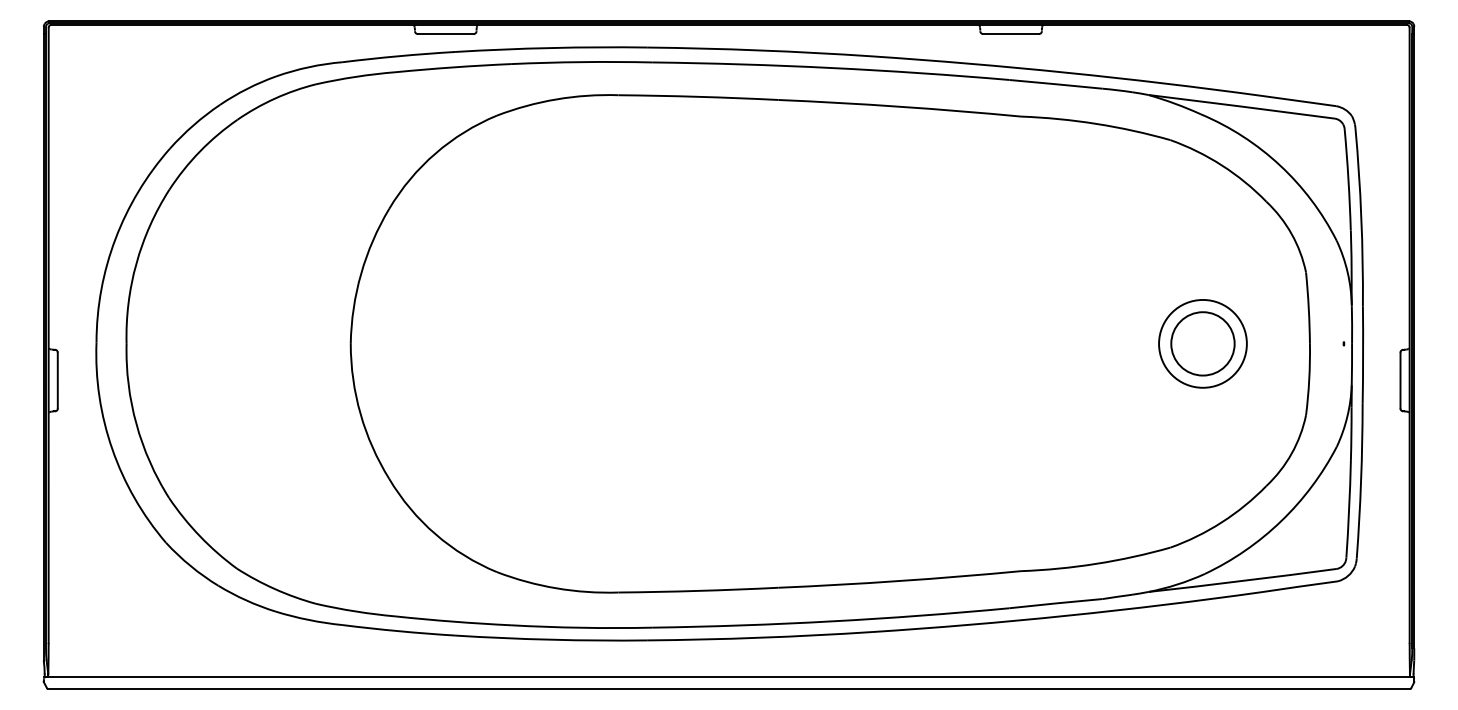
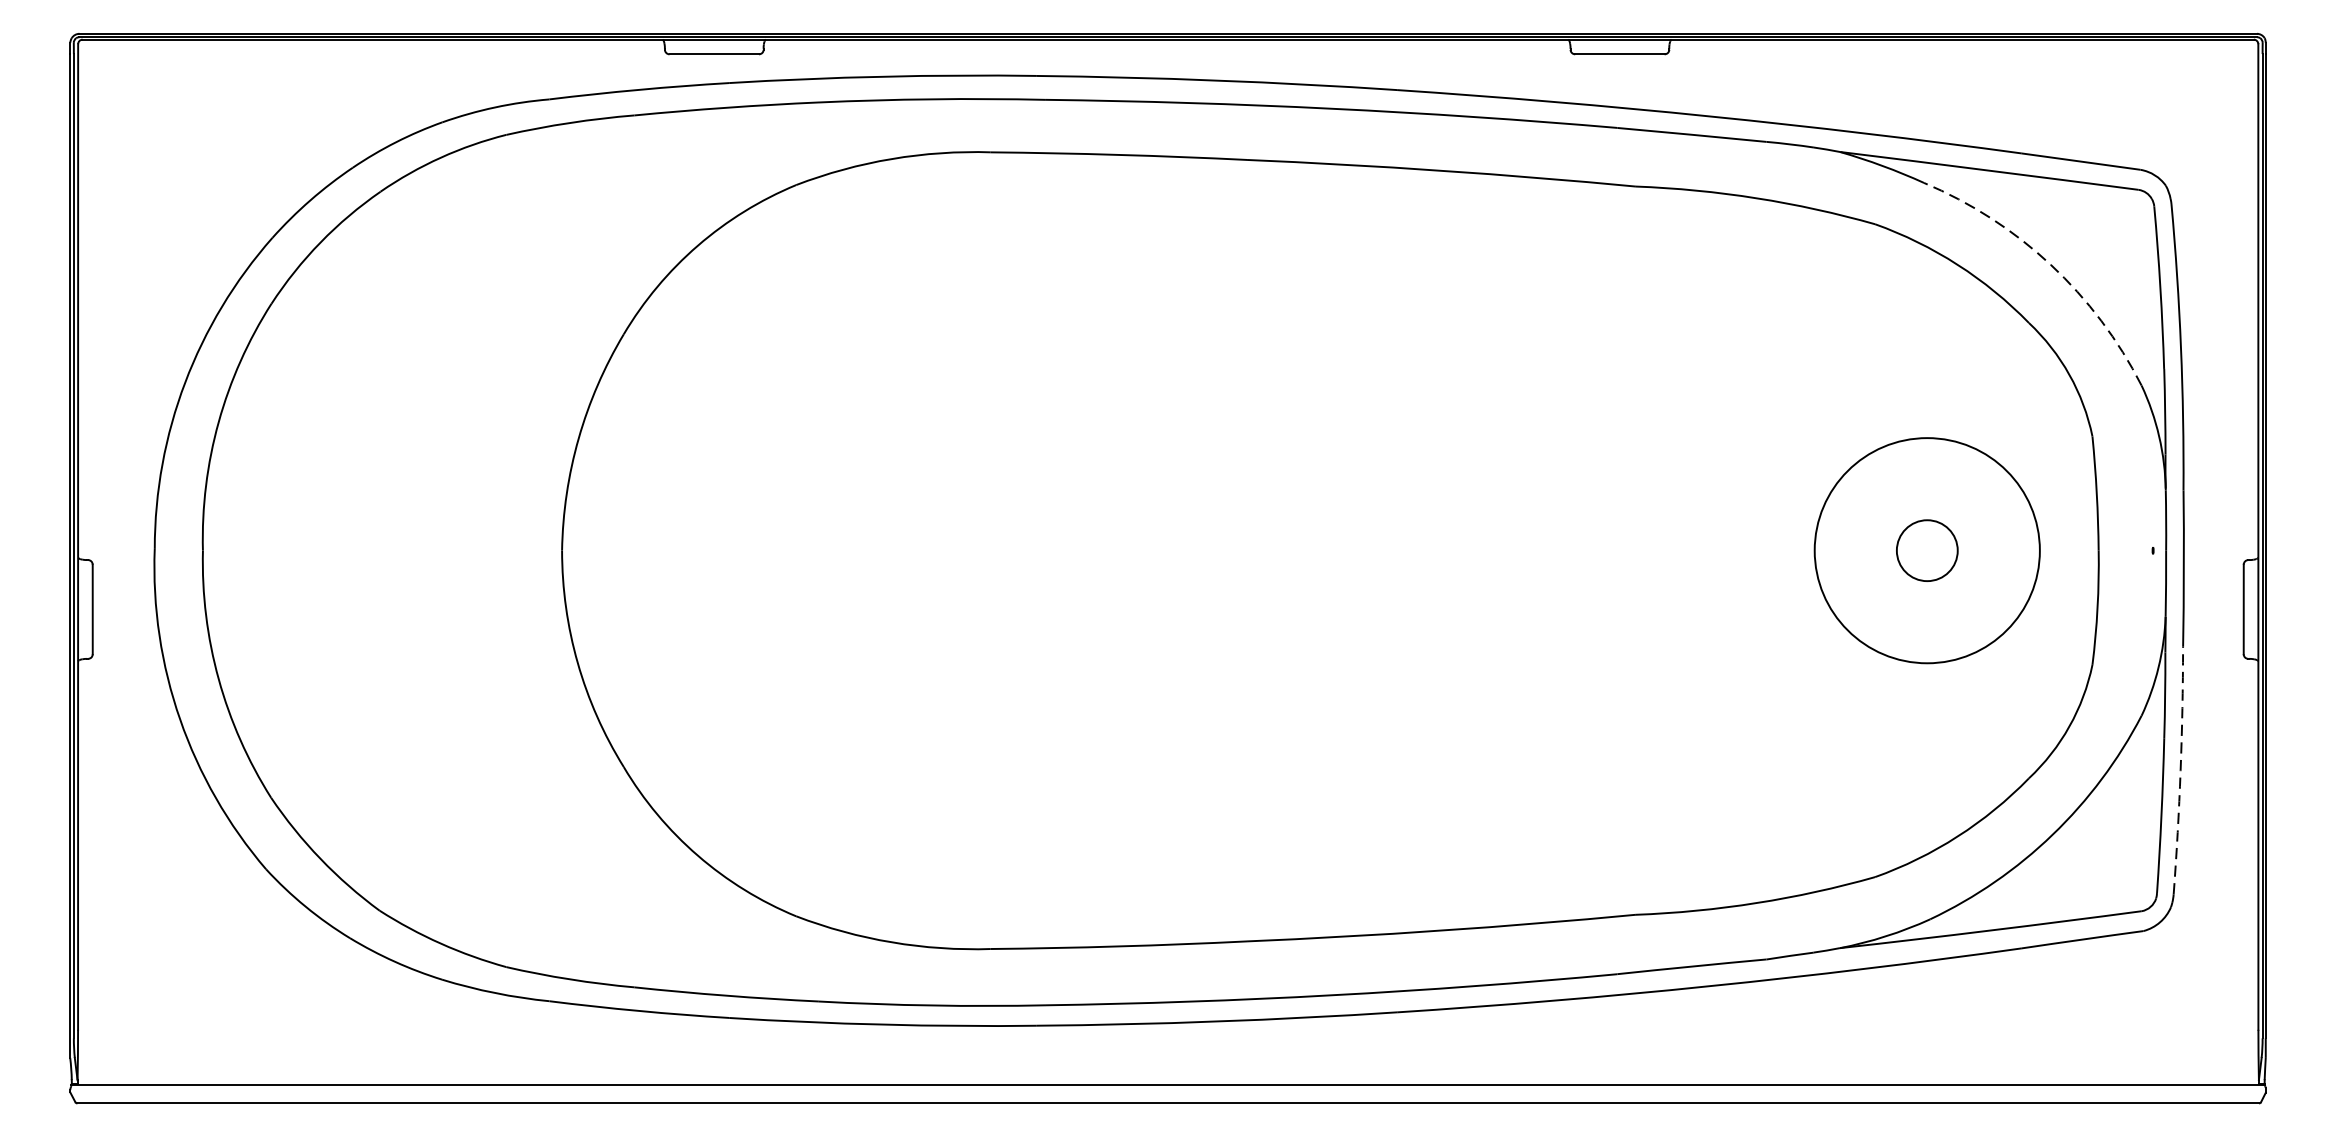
arc: (1280, 165) -> (2051, 264), solid -> dashed
circle: (1202, 343) -> (1926, 550), size x0.6
circle: (1202, 343) -> (1926, 550), size x1.6
arc: (1361, 481) -> (2181, 771), solid -> dashed

